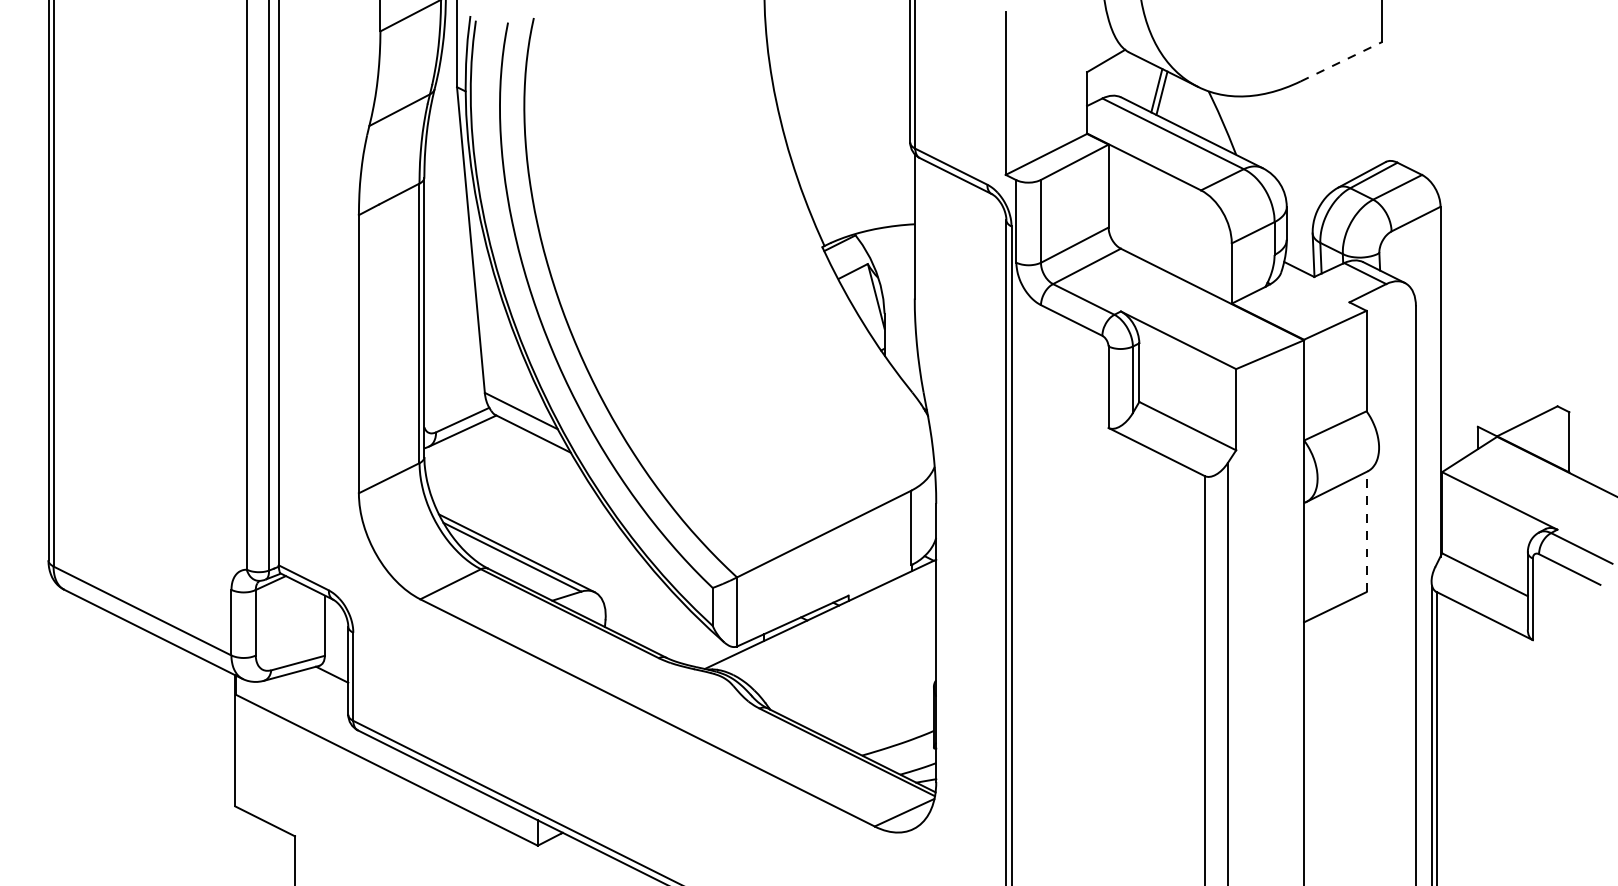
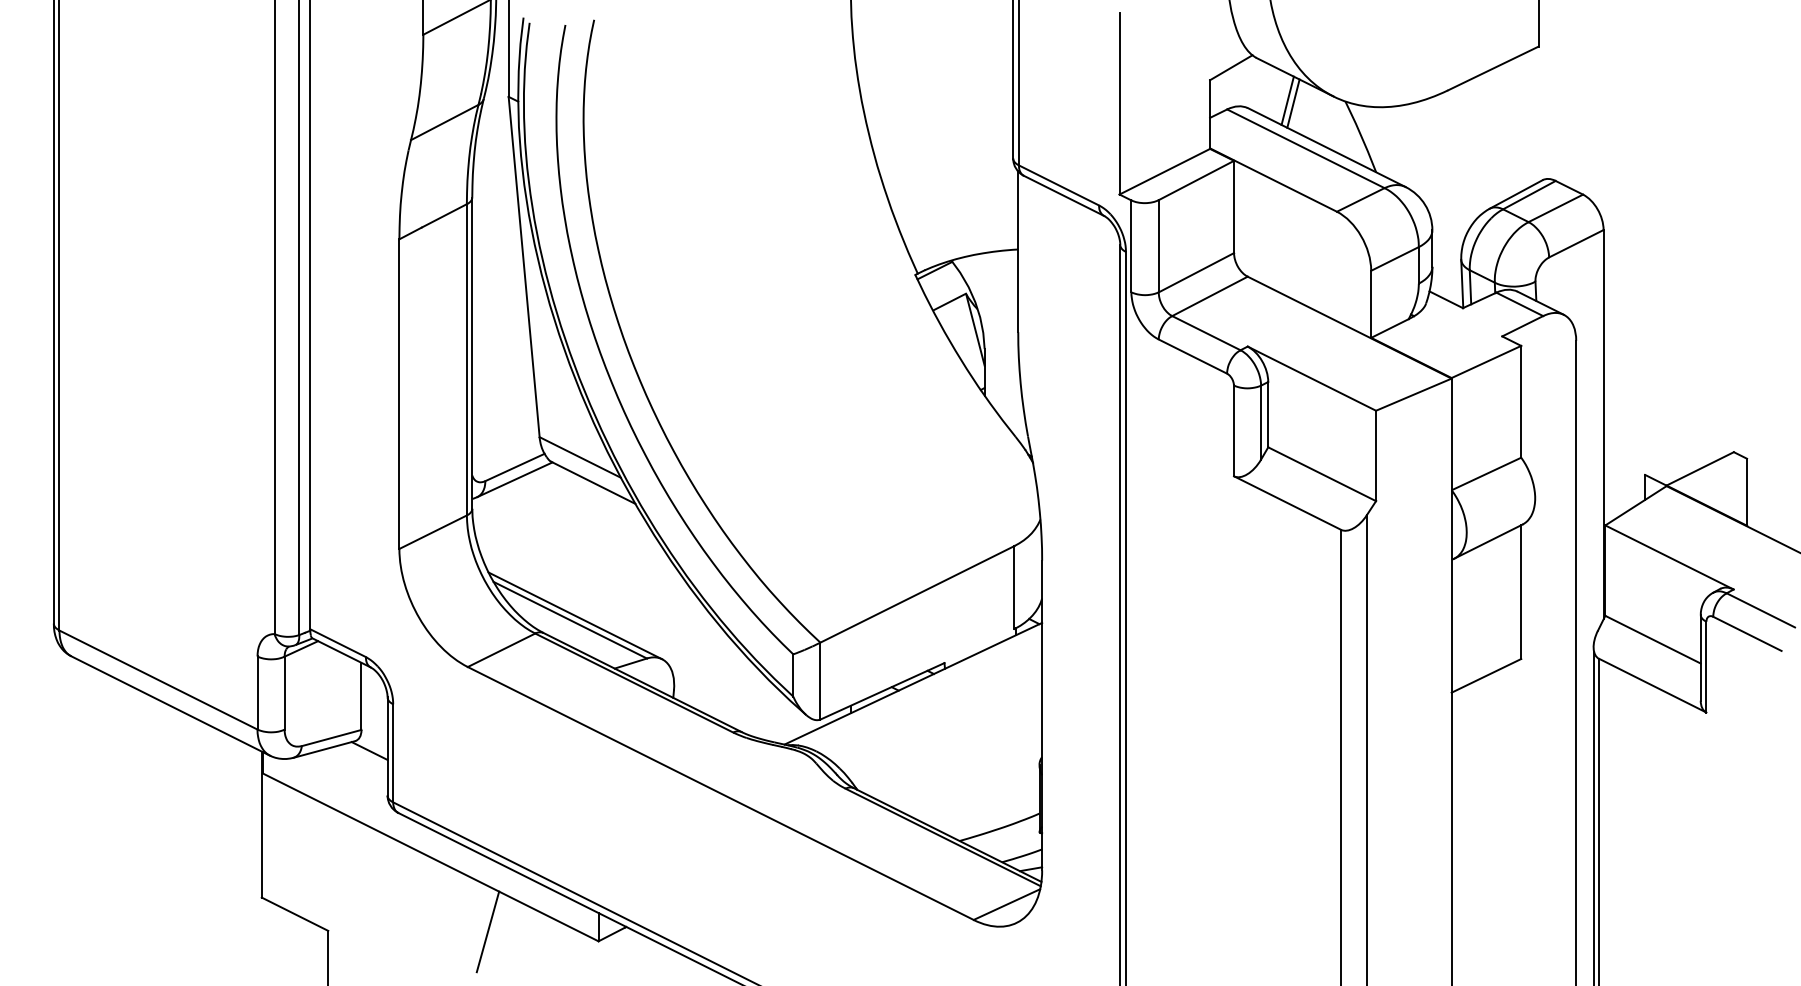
line: (1341, 61) -> (1493, 68), dashed -> solid
line: (1366, 531) -> (1521, 591), dashed -> solid
line: (438, 837) -> (488, 932), added

